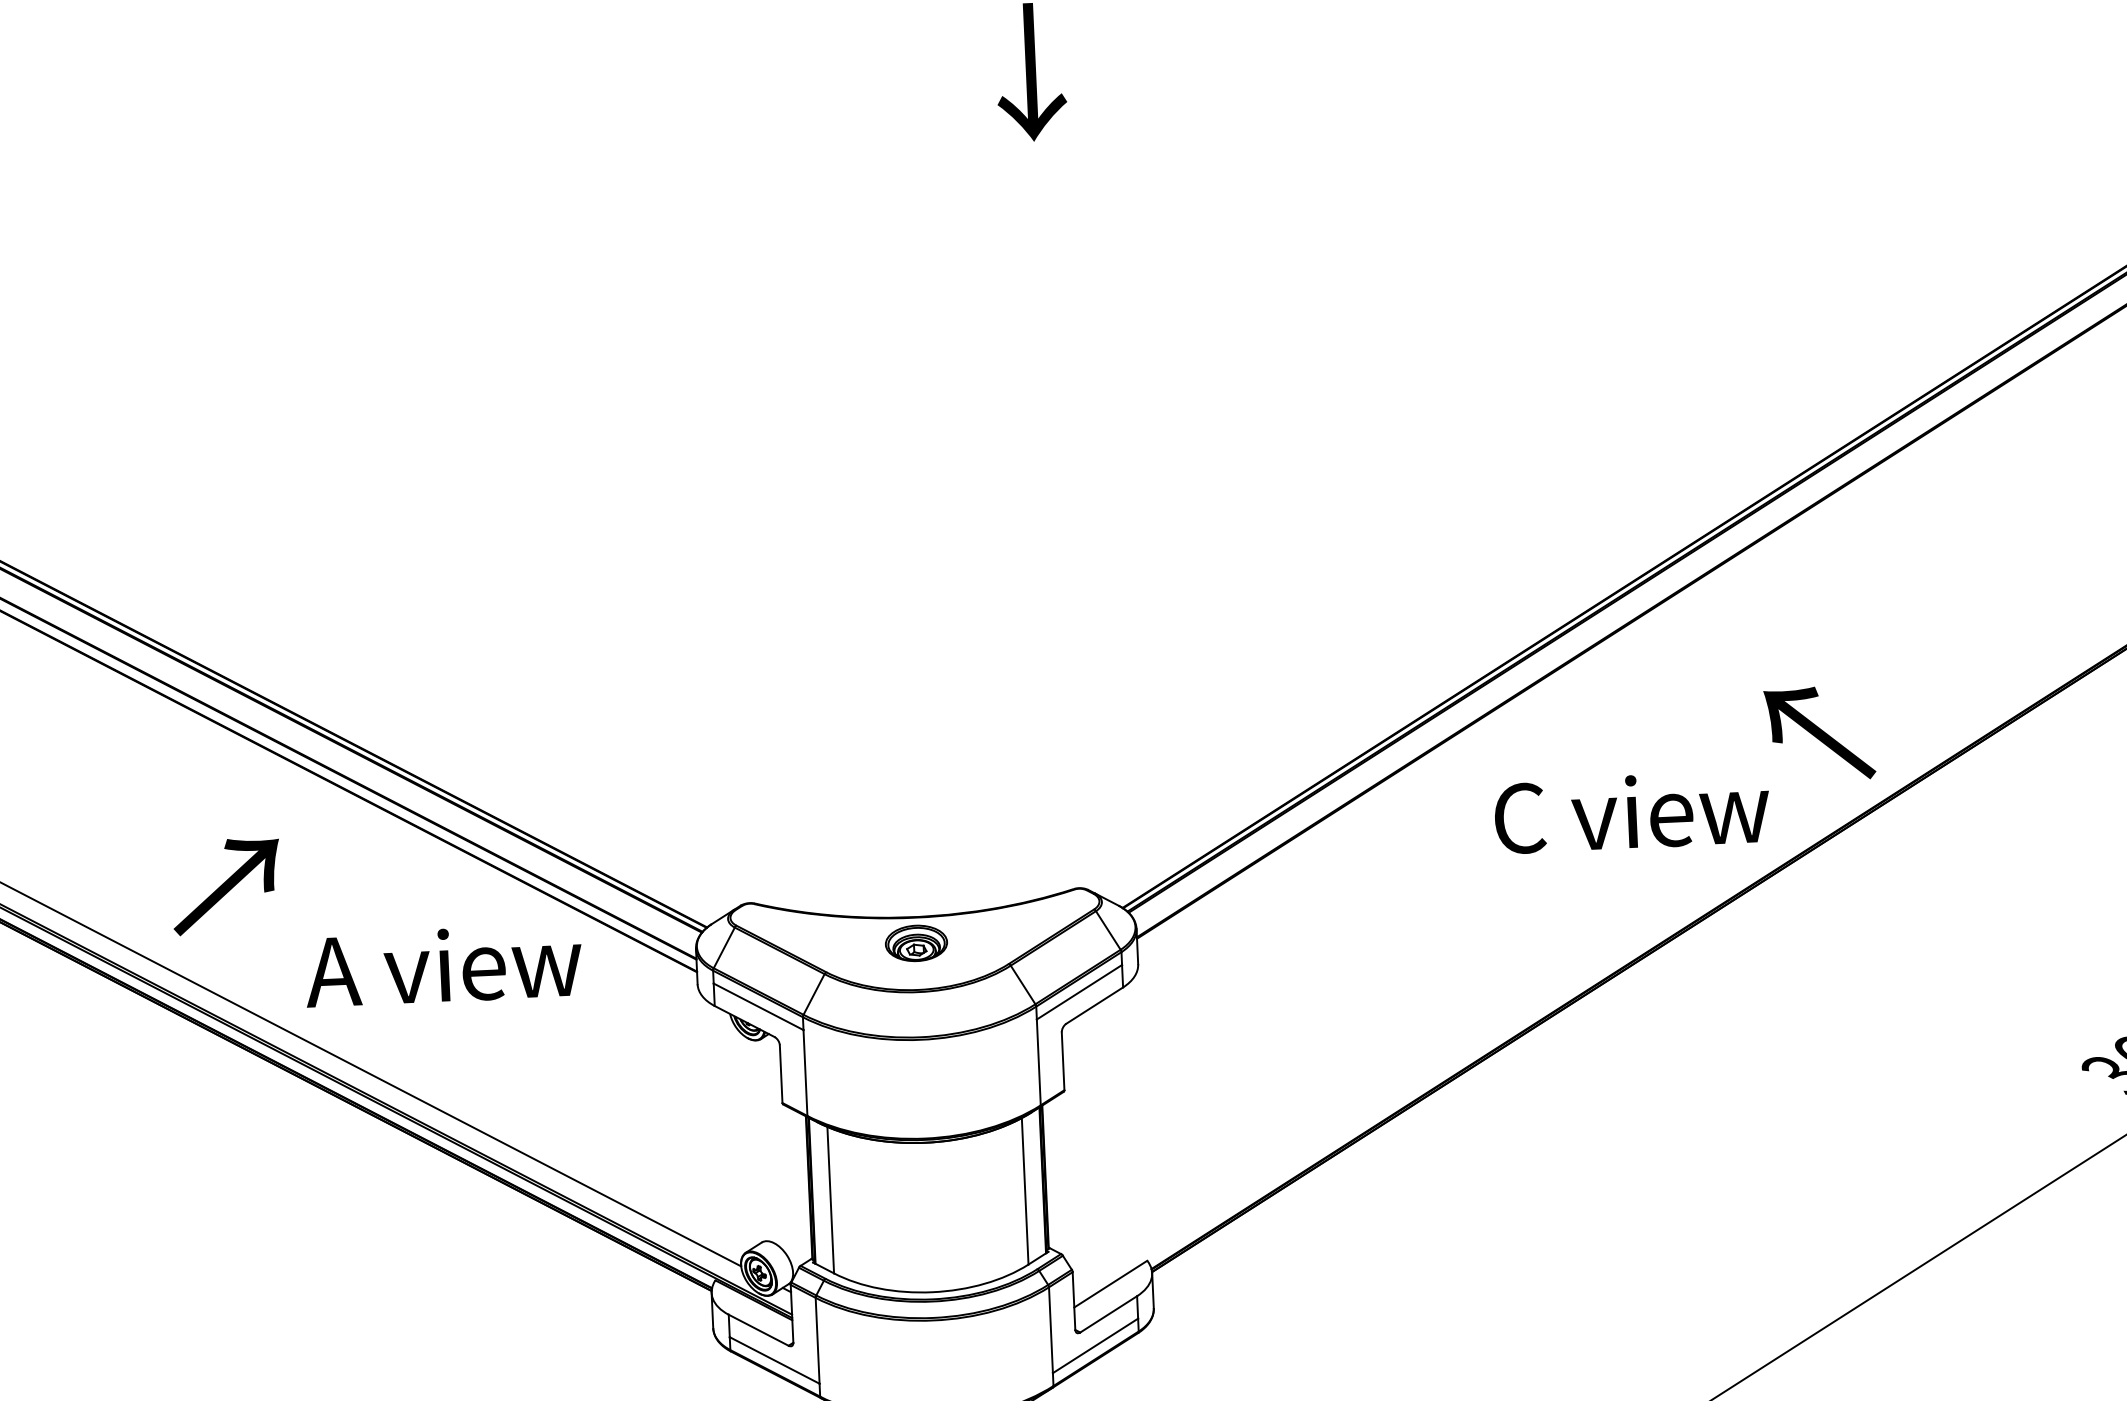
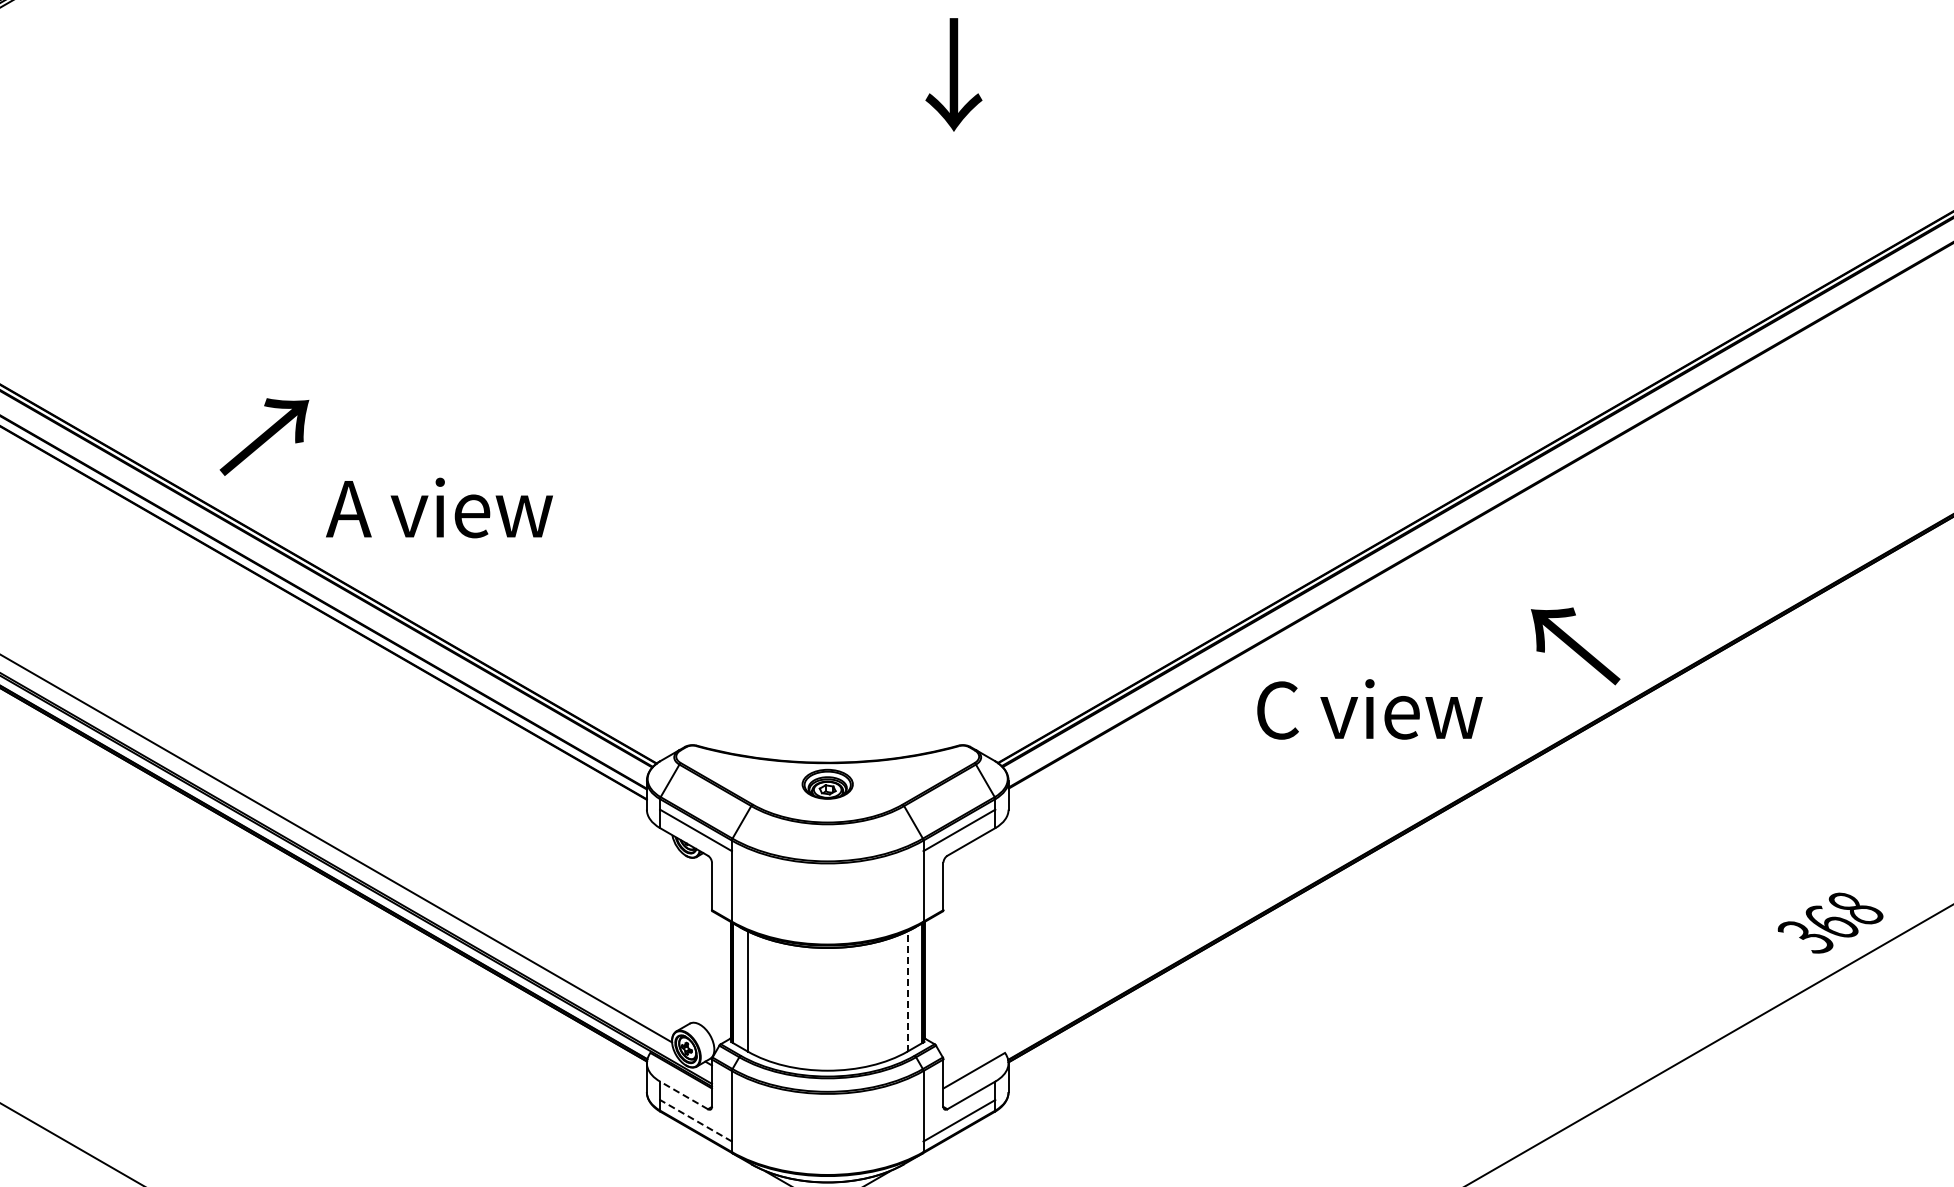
text: (1631, 812) -> (1369, 709), moved
text: (226, 885) -> (264, 436), moved
text: (443, 965) -> (439, 507), moved
line: (1025, 1191) -> (907, 991), solid -> dashed
line: (759, 1330) -> (684, 1095), solid -> dashed
line: (774, 1360) -> (695, 1120), solid -> dashed

